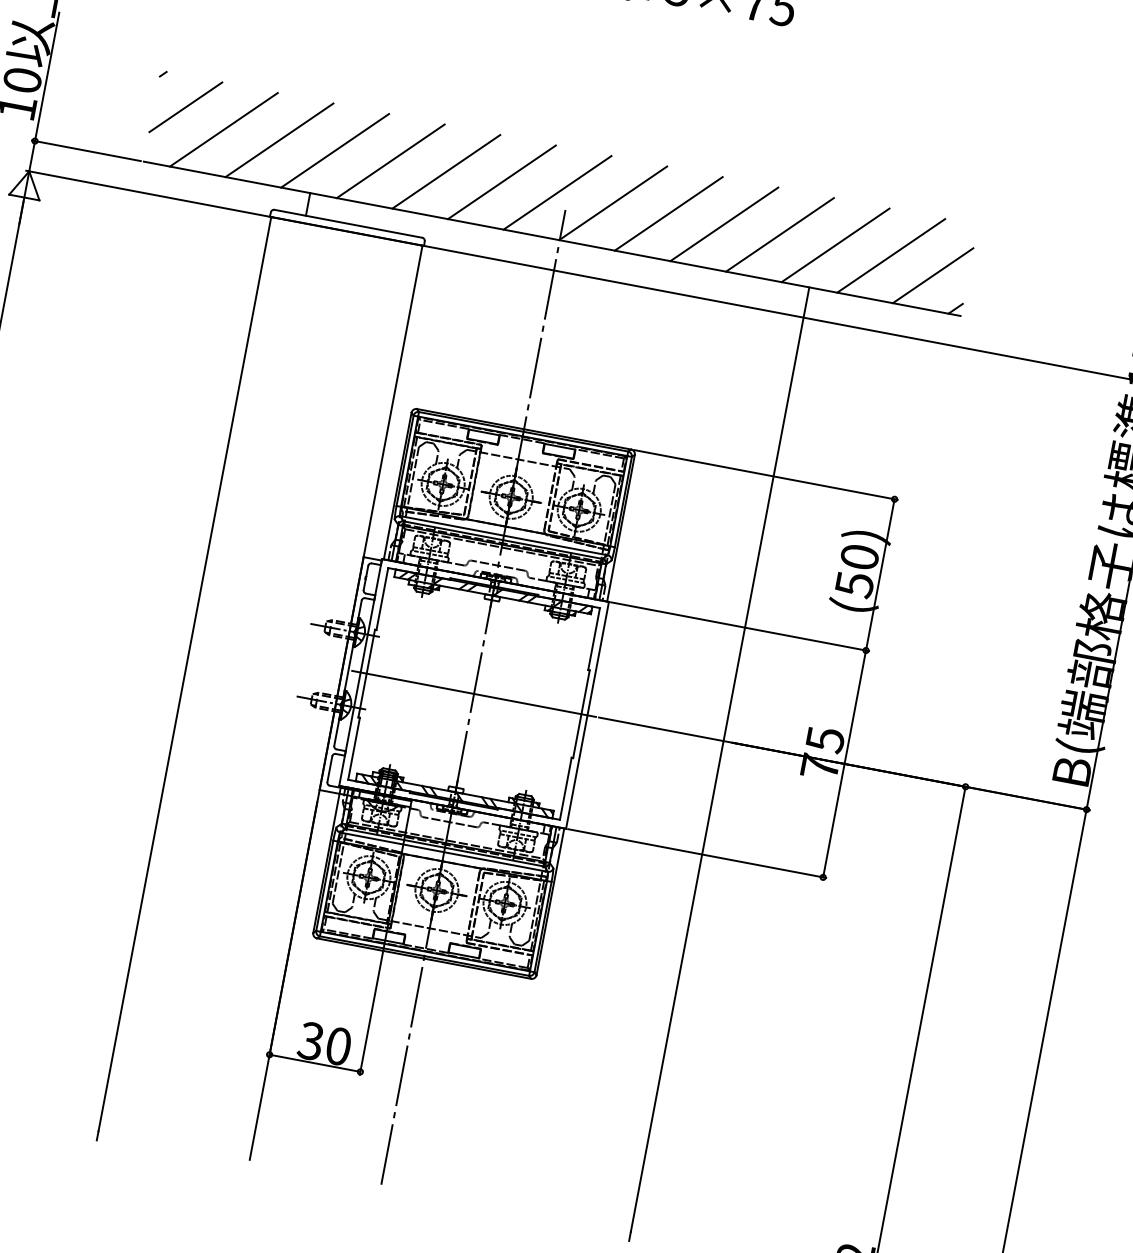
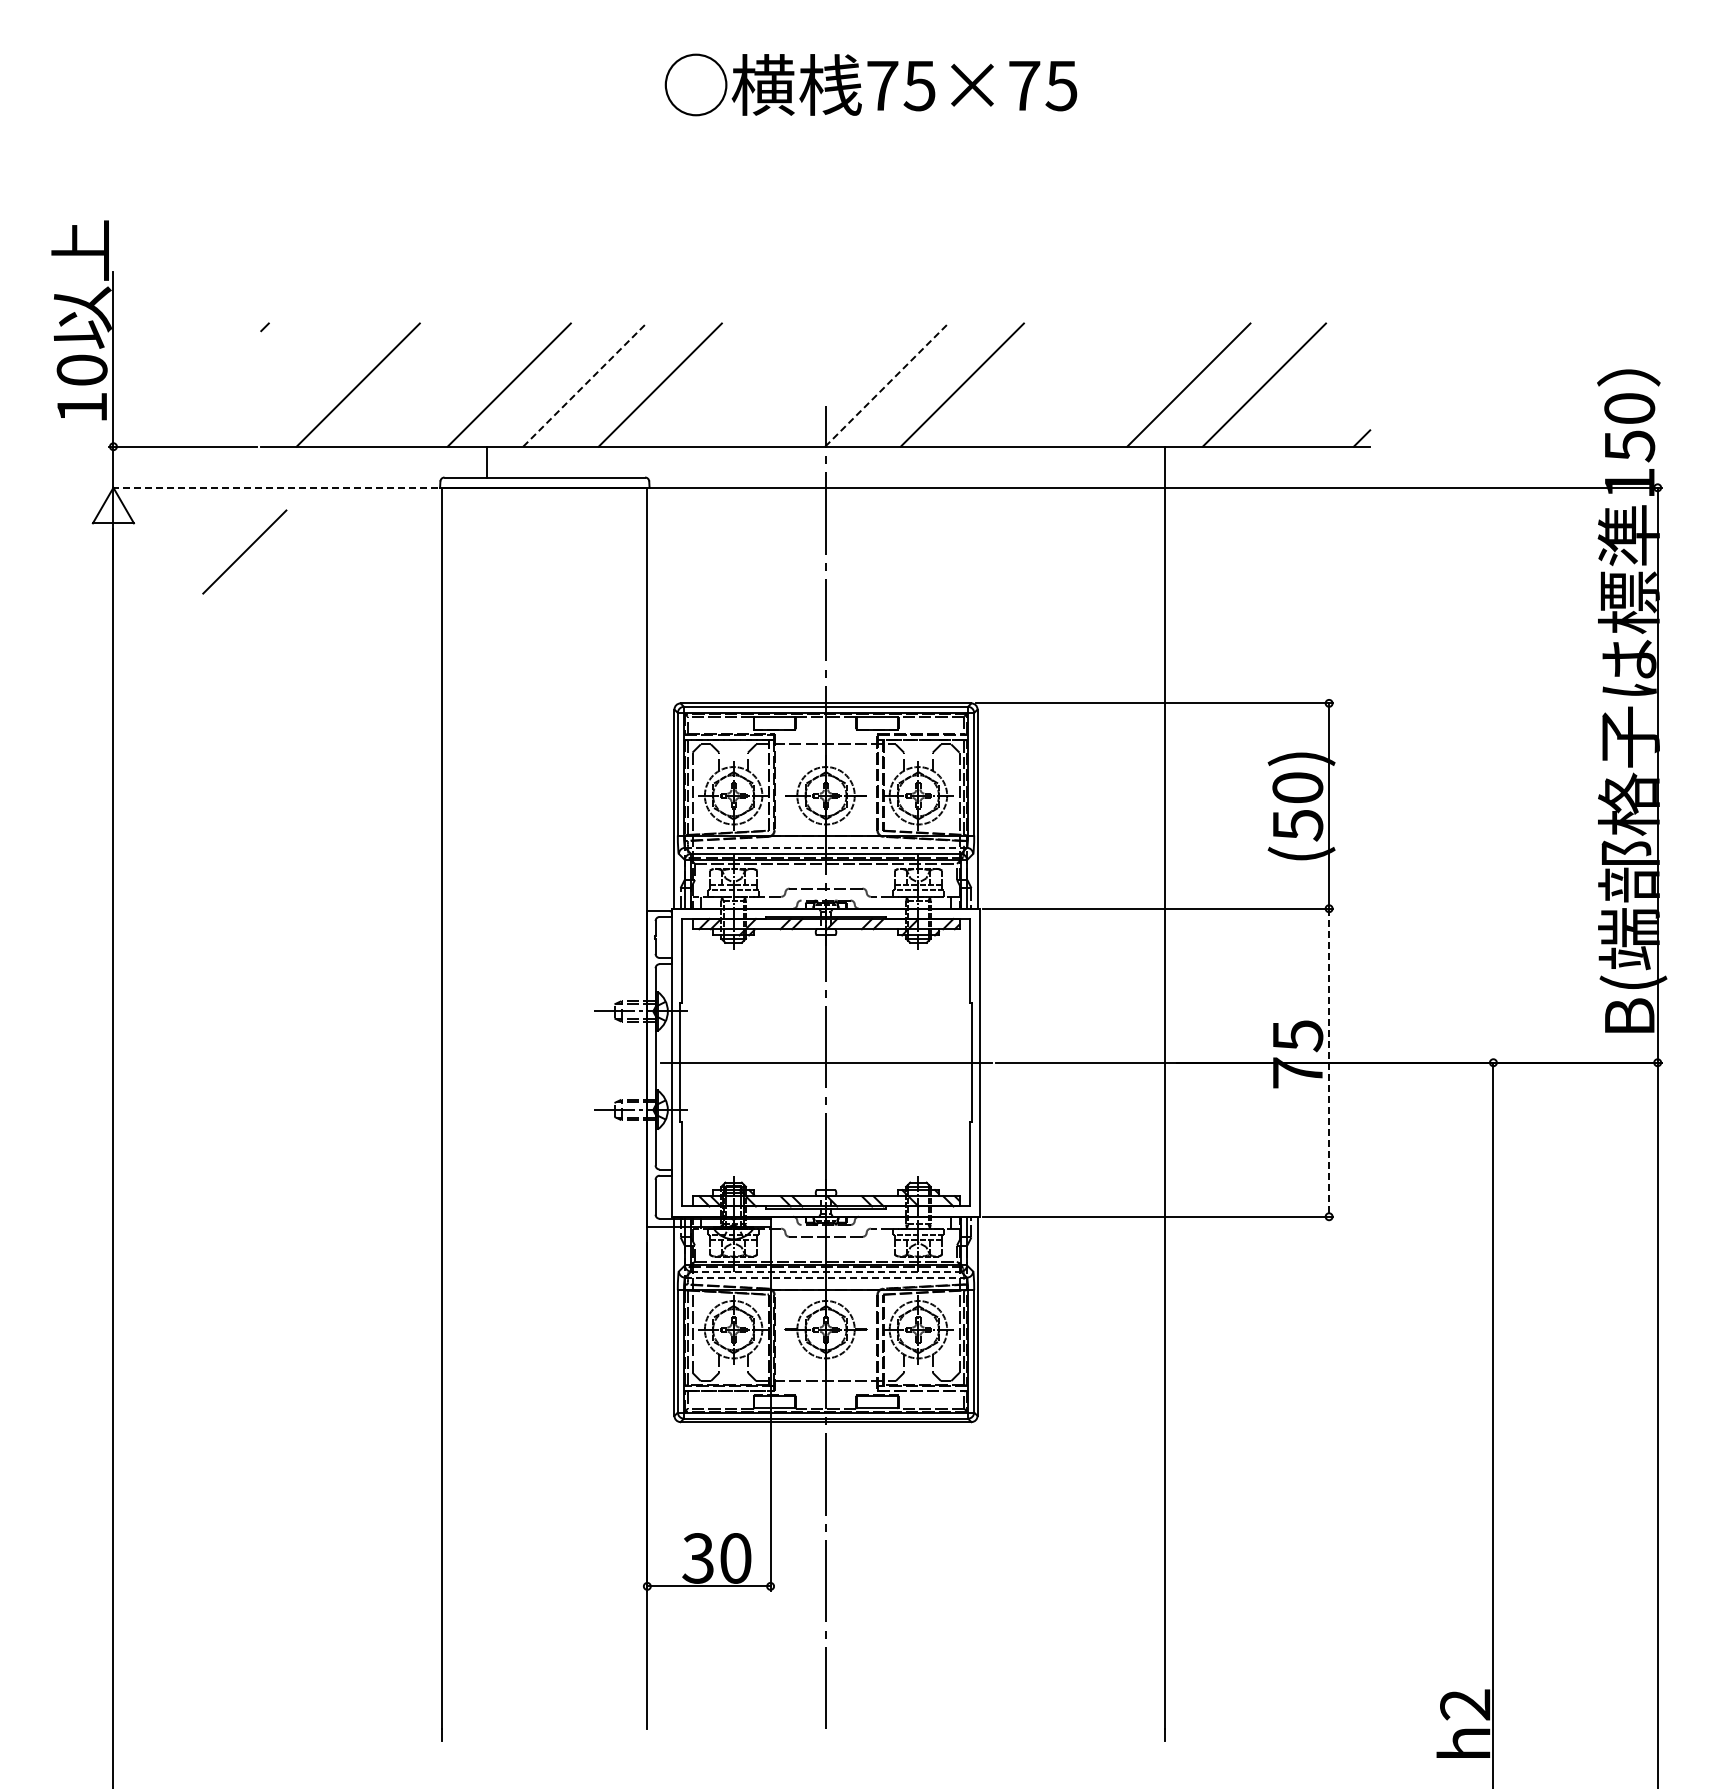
line: (185, 106) -> (244, 551), moved
line: (279, 139) -> (433, 384), removed
line: (391, 160) -> (585, 384), solid -> dashed
line: (501, 181) -> (735, 384), removed
line: (557, 192) -> (810, 384), removed
line: (147, 193) -> (273, 487), solid -> dashed
line: (613, 202) -> (887, 384), solid -> dashed
line: (724, 223) -> (1037, 384), removed
line: (779, 234) -> (1112, 384), removed
line: (933, 275) -> (1324, 400), removed
line: (504, 535) -> (826, 847), solid -> dashed
line: (844, 764) -> (1329, 1063), solid -> dashed
line: (445, 847) -> (826, 1271), solid -> dashed
line: (444, 852) -> (826, 1277), solid -> dashed

